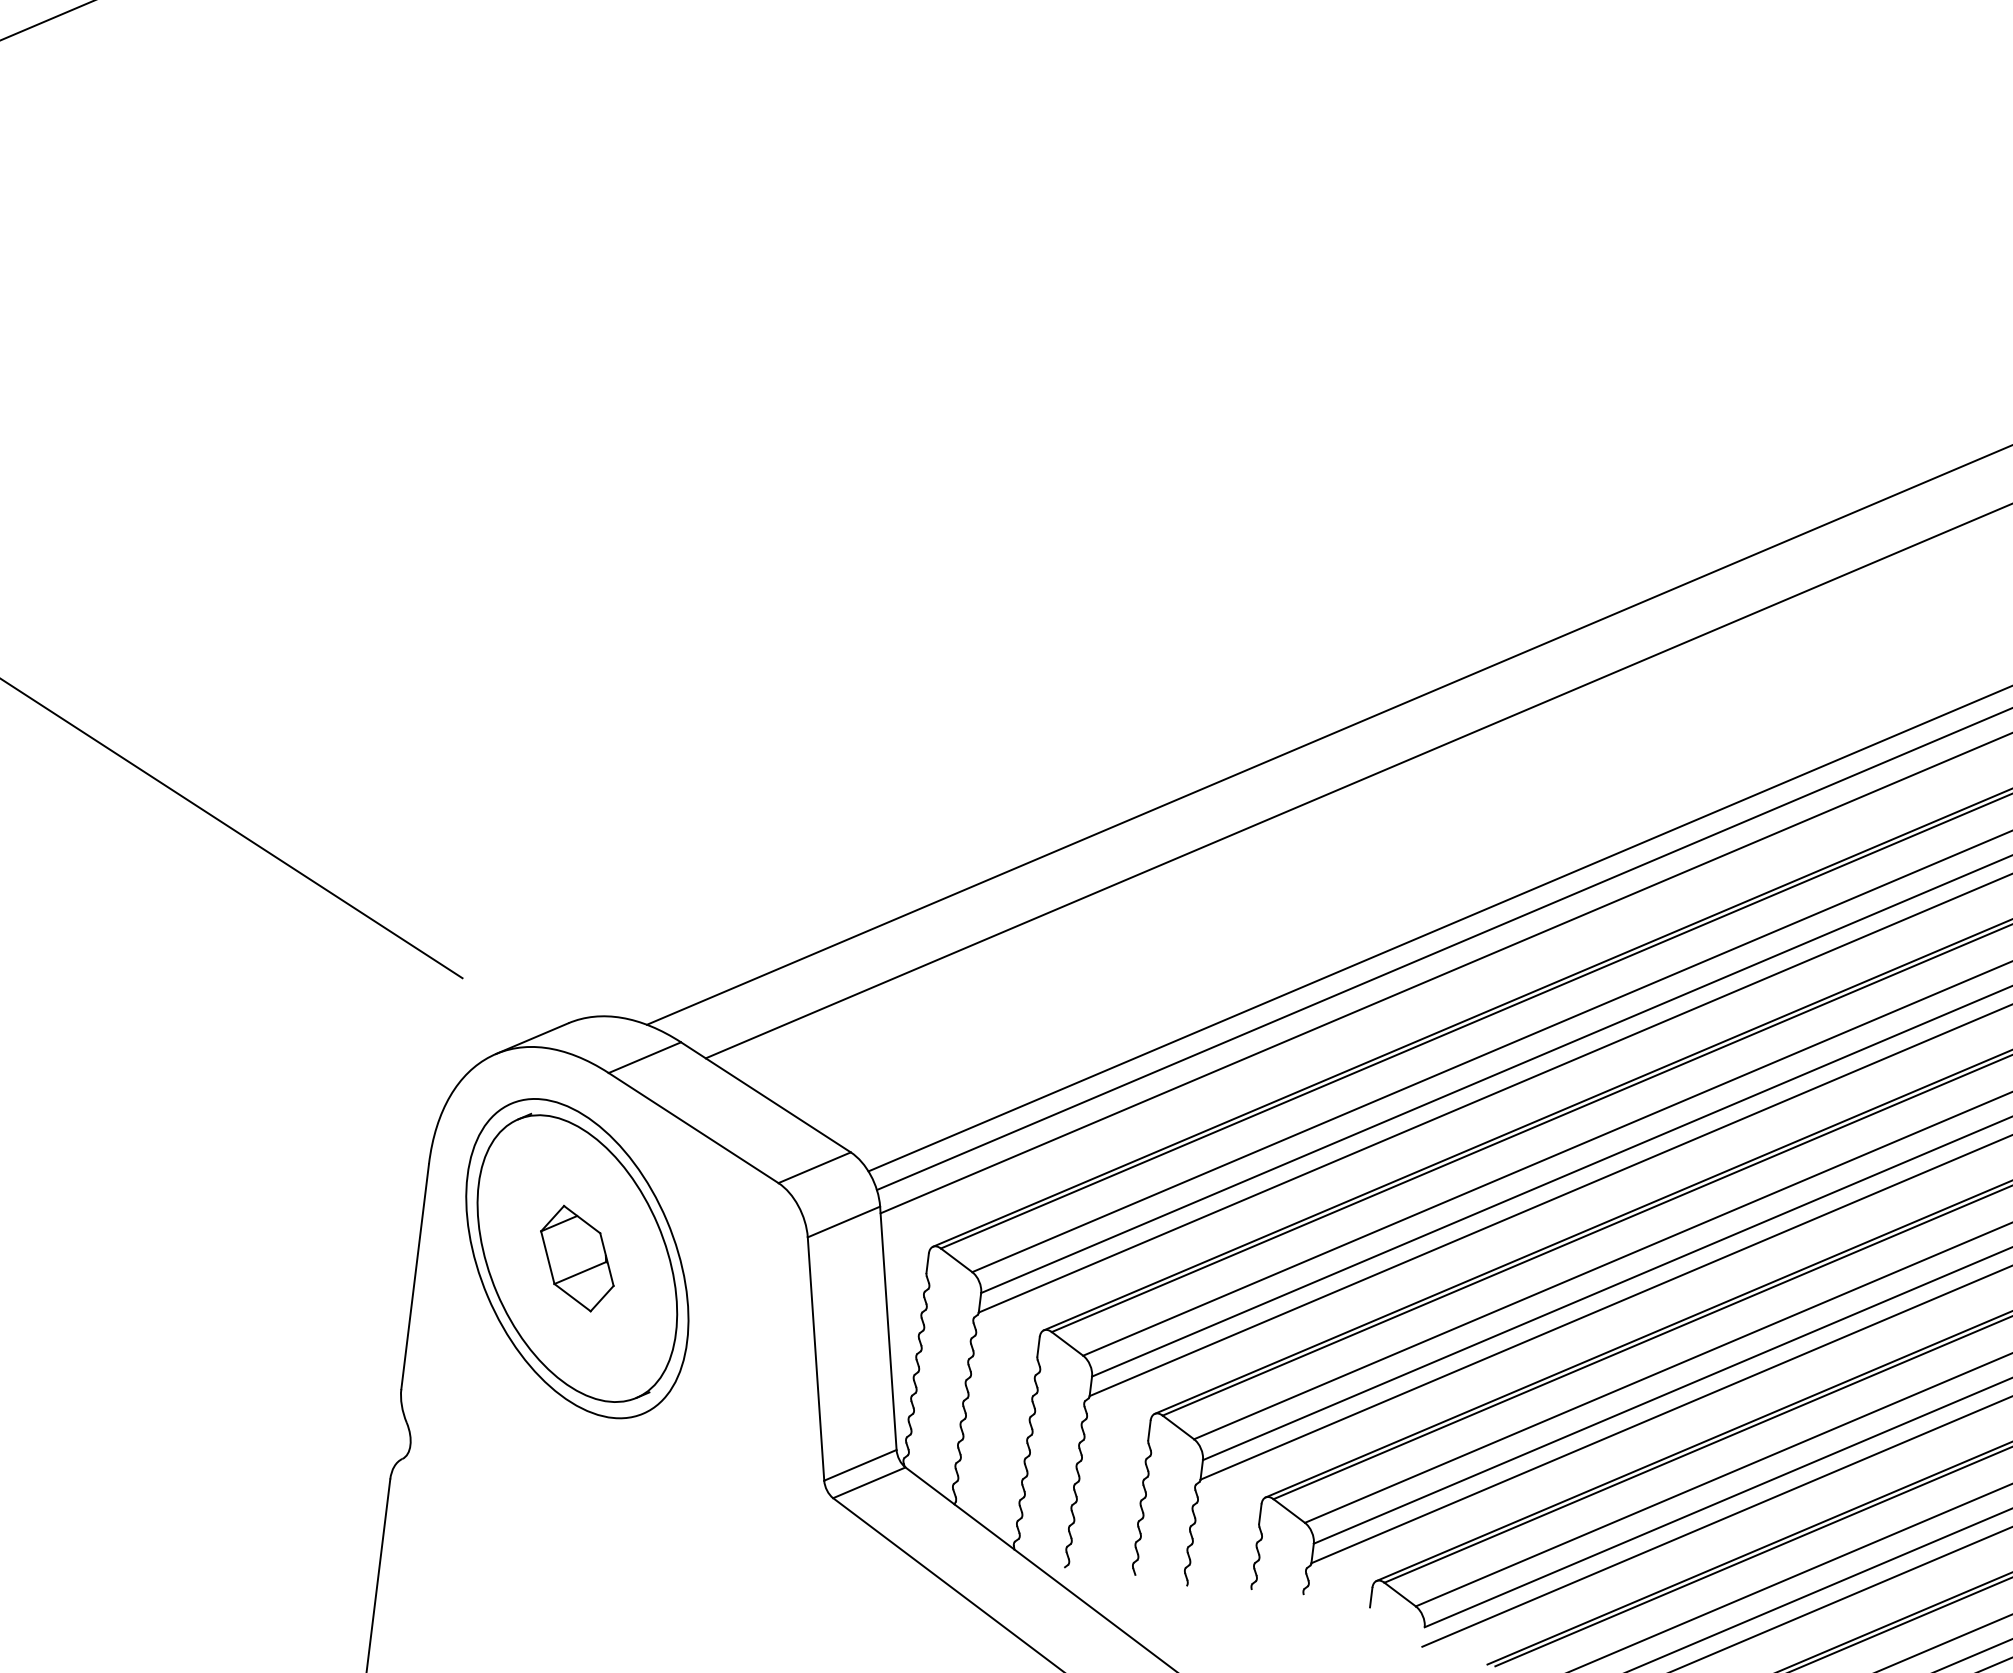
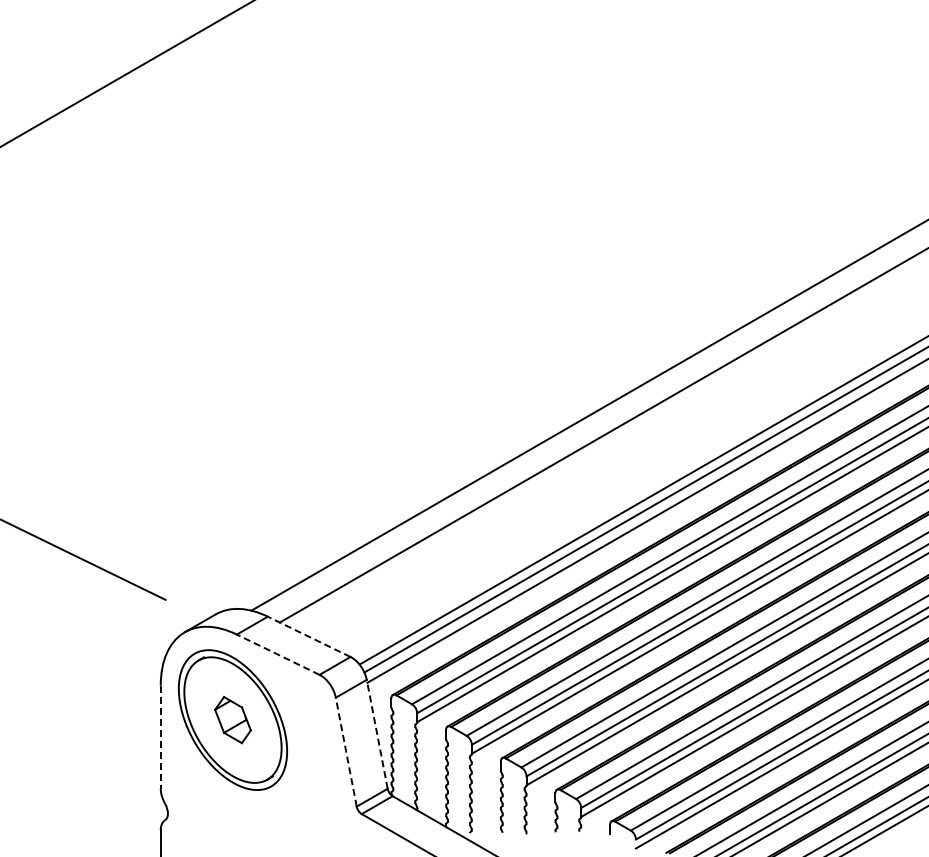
line: (764, 1096) -> (308, 636), solid -> dashed
line: (692, 1127) -> (277, 654), solid -> dashed
line: (414, 1277) -> (160, 737), solid -> dashed
line: (889, 1326) -> (377, 733), solid -> dashed
line: (816, 1357) -> (346, 751), solid -> dashed

